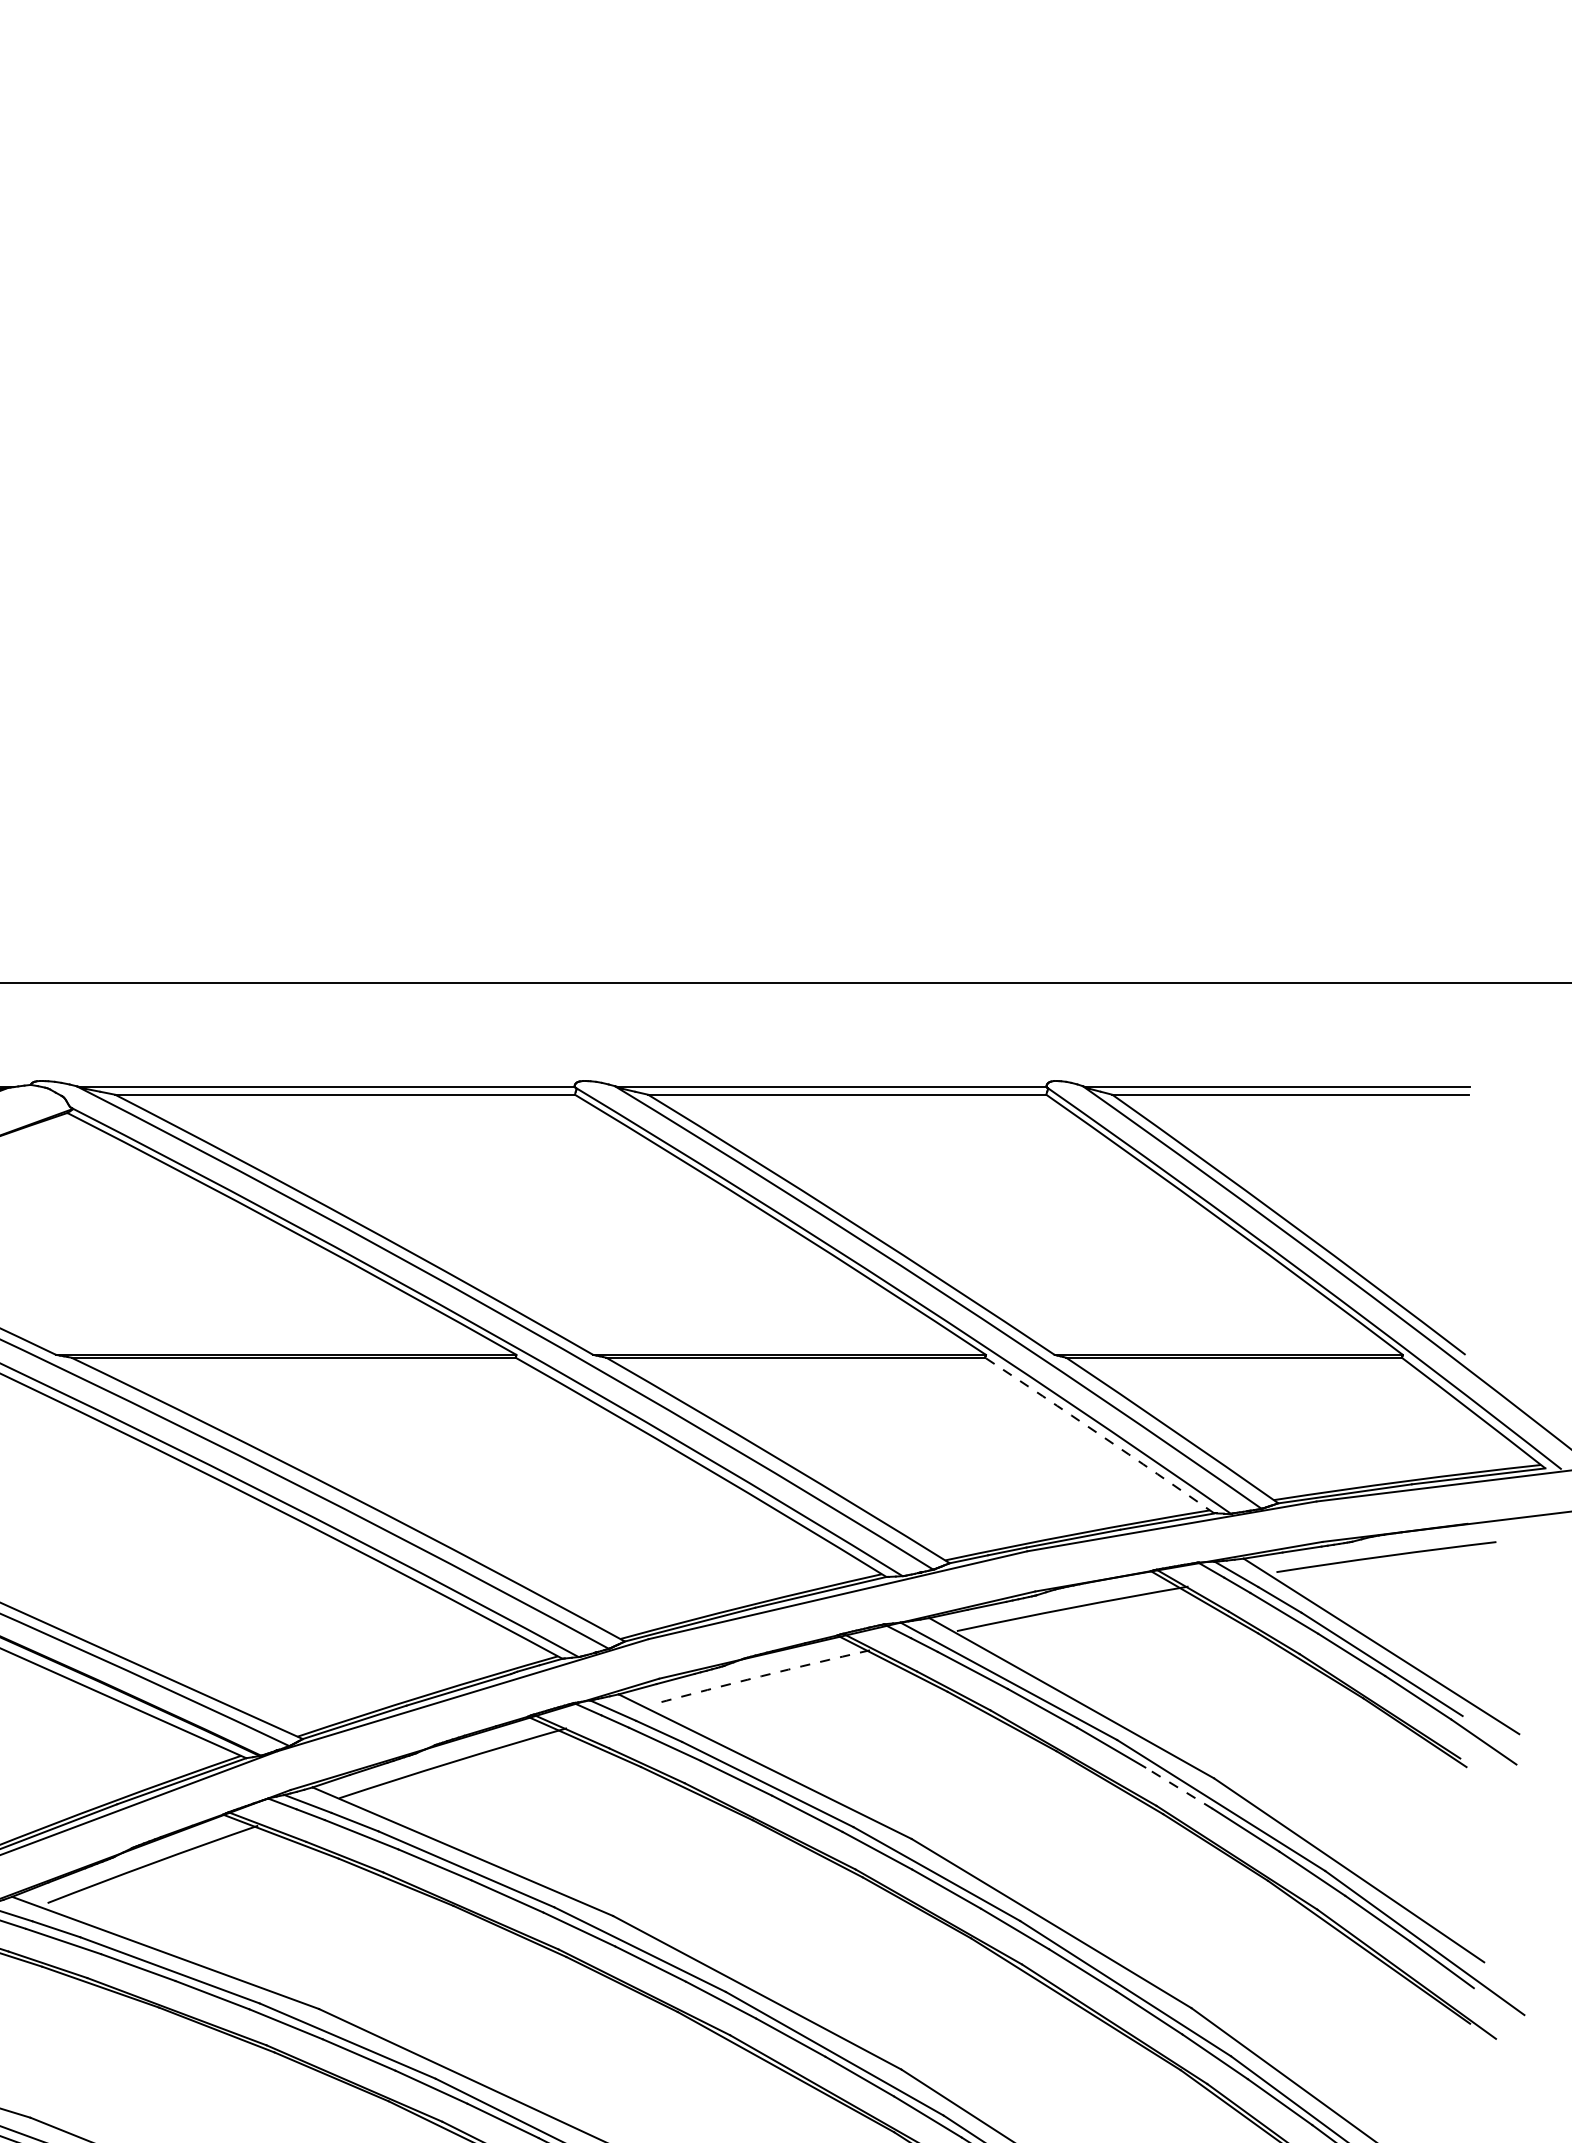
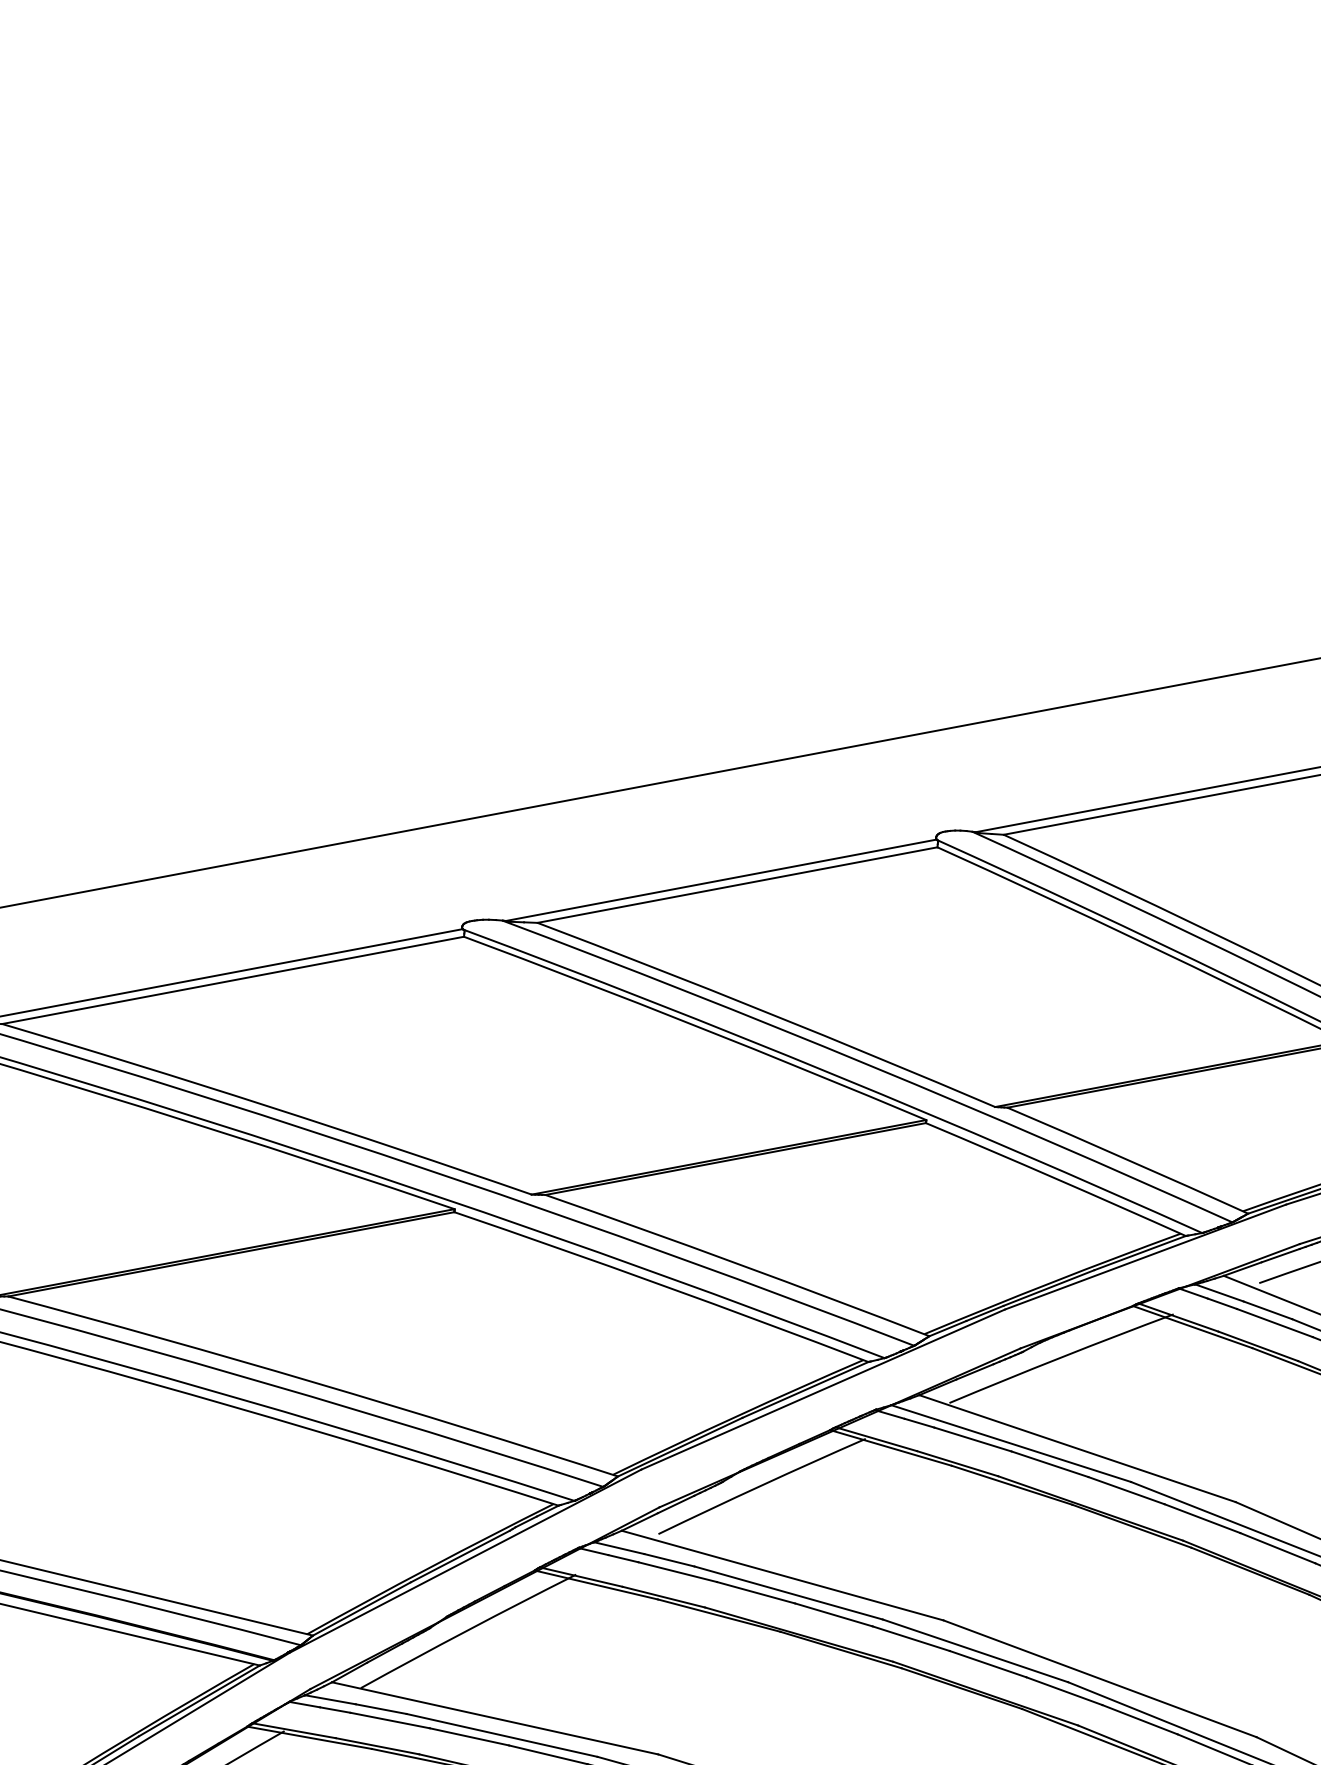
arc: (1100, 1434) -> (1056, 1178), dashed -> solid
arc: (761, 1676) -> (761, 1485), dashed -> solid
line: (1179, 1788) -> (1202, 1518), dashed -> solid

